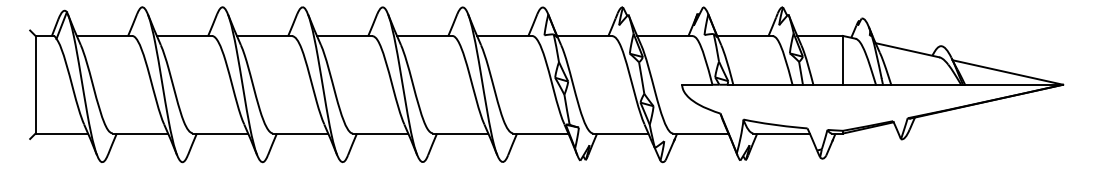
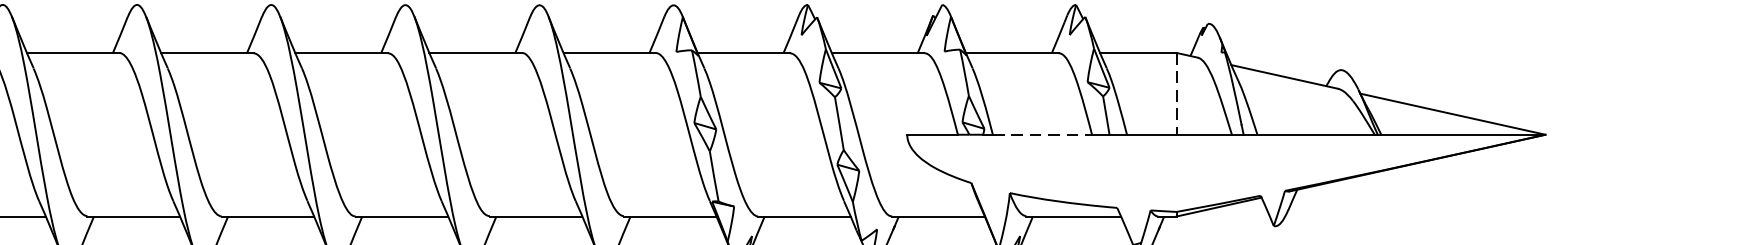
line: (842, 60) -> (1175, 94), solid -> dashed
line: (762, 84) -> (1041, 134), solid -> dashed

